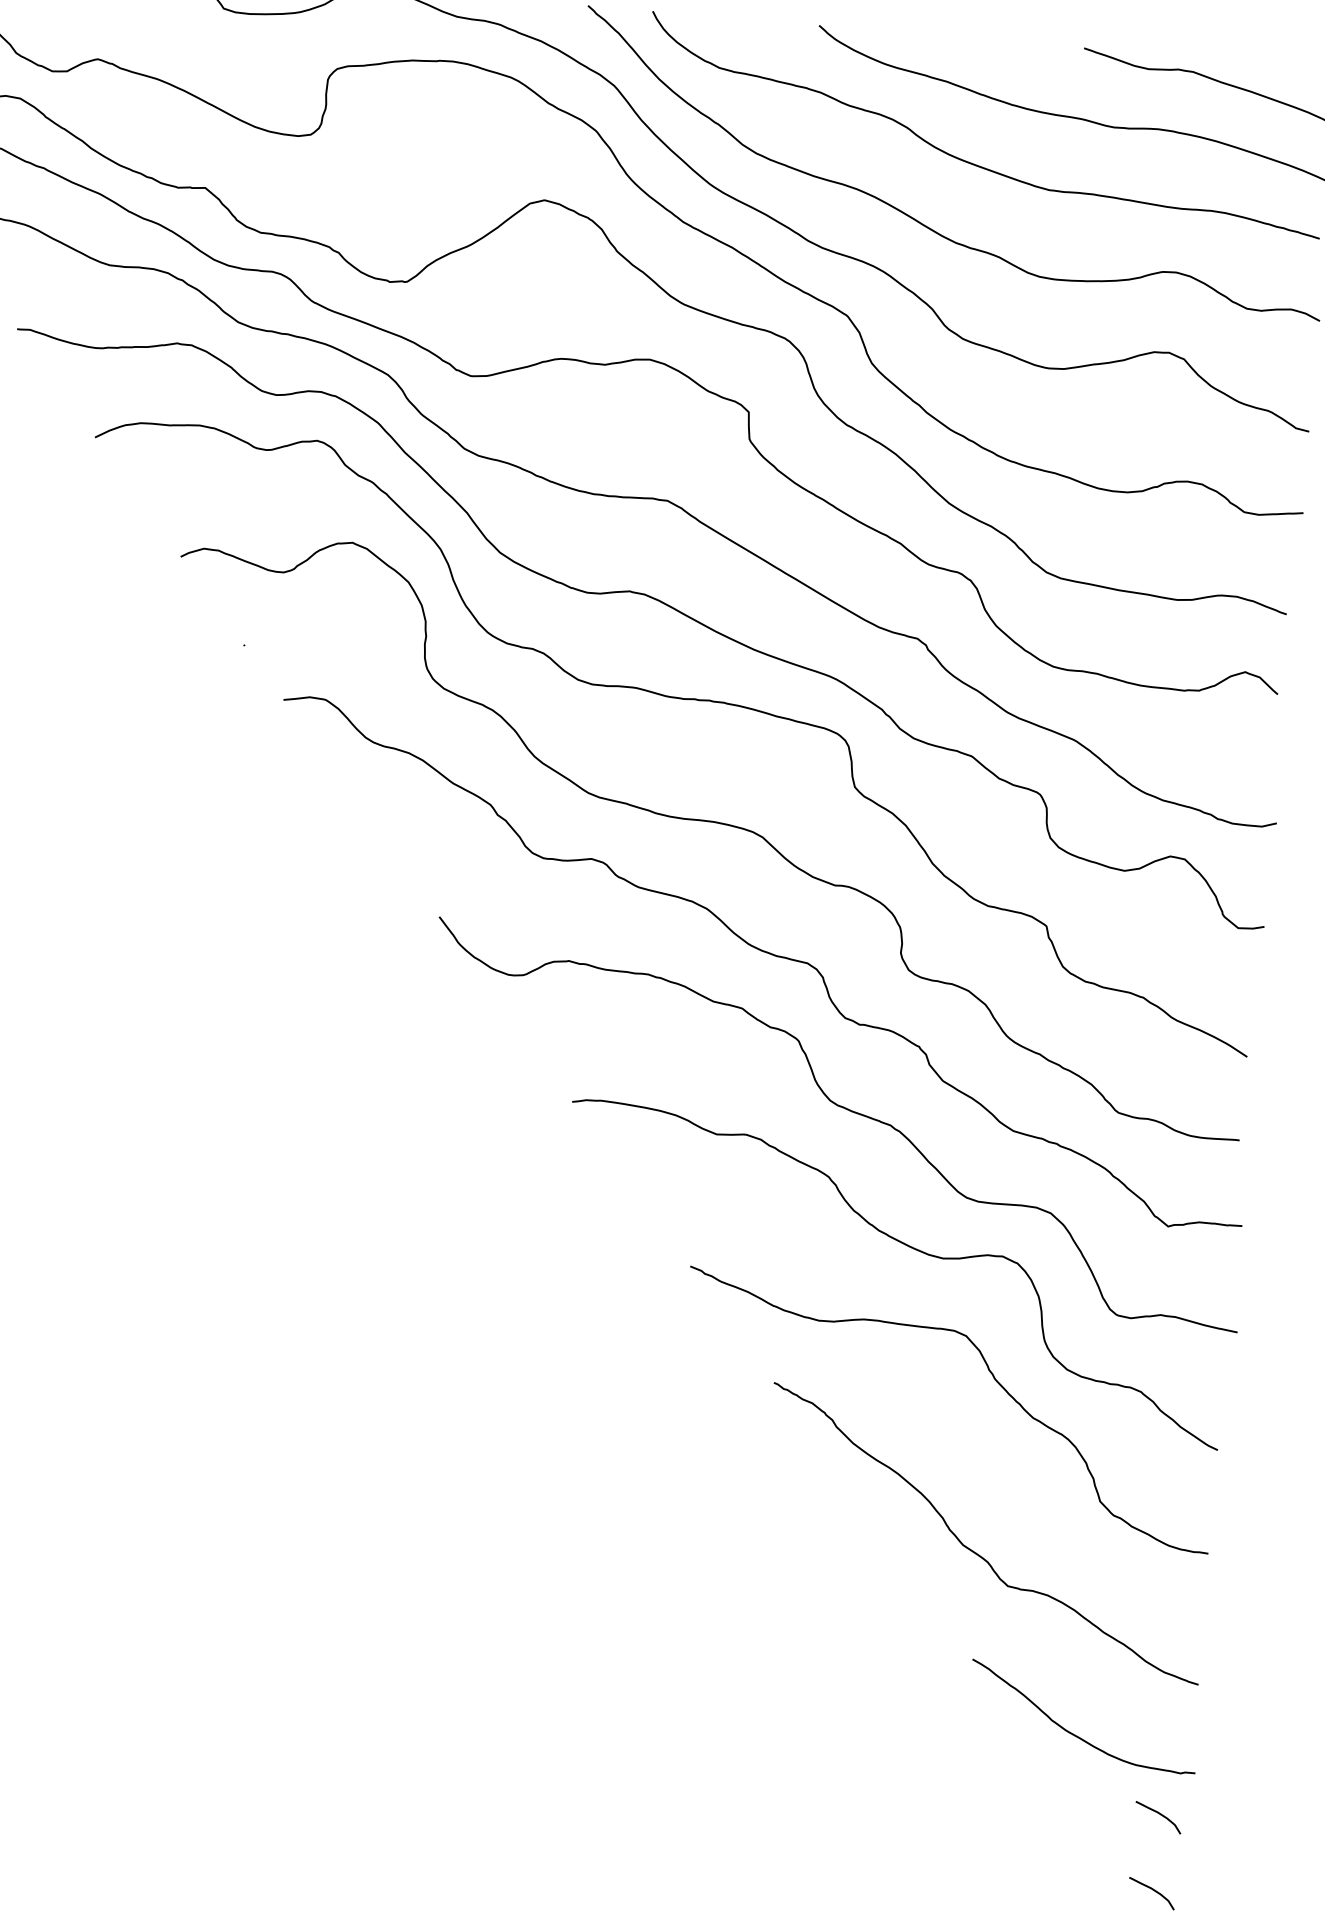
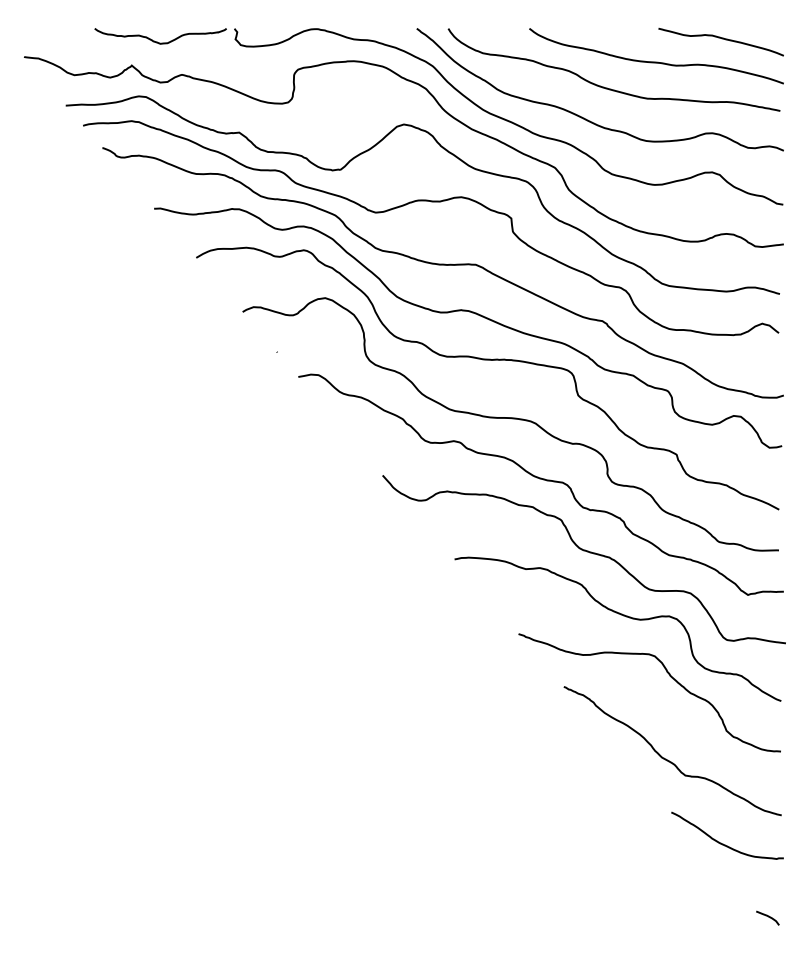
curve: (1158, 1813) -> (767, 879), removed

